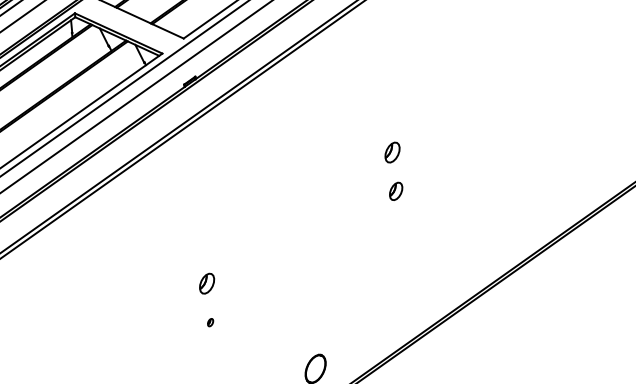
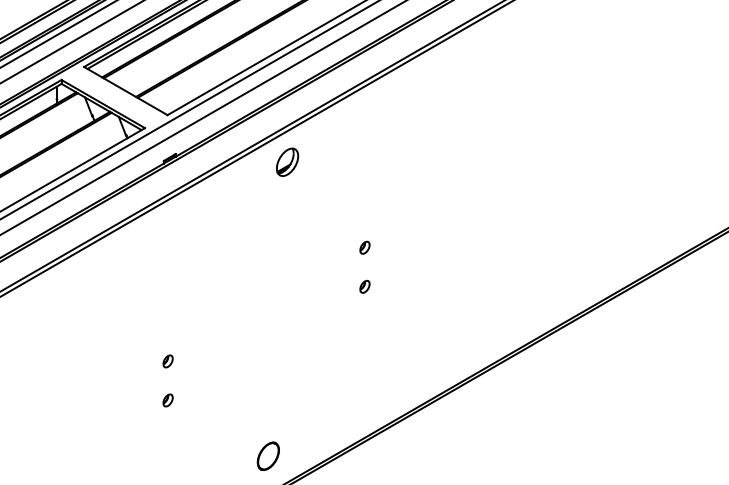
part: (307, 73) -> (287, 161), added
part: (392, 152) -> (364, 247), size x0.62
part: (395, 190) -> (364, 286), size x0.71
part: (206, 283) -> (167, 361), size x0.62
part: (210, 322) -> (167, 400), size x1.67

